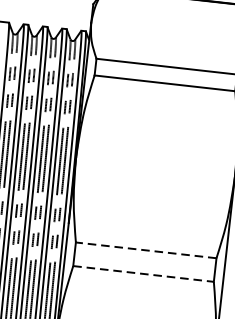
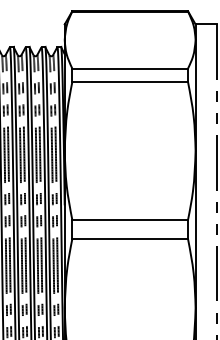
line: (146, 250) -> (130, 219), dashed -> solid
line: (143, 274) -> (130, 239), dashed -> solid

